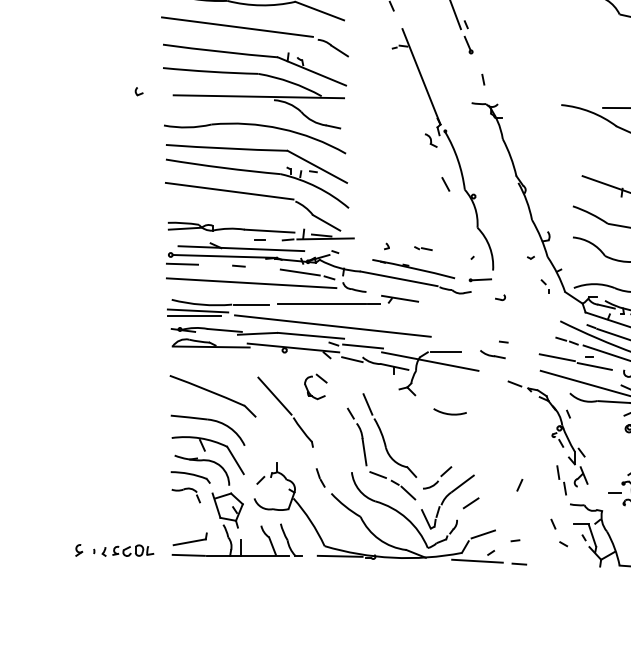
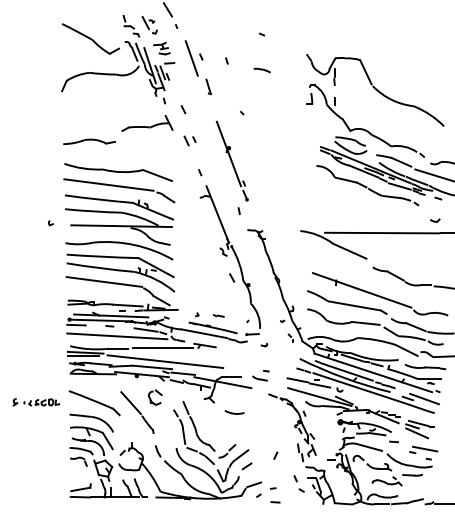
line: (482, 78) -> (238, 210), moved
part: (114, 550) -> (36, 402), moved
line: (476, 561) -> (250, 500), removed

